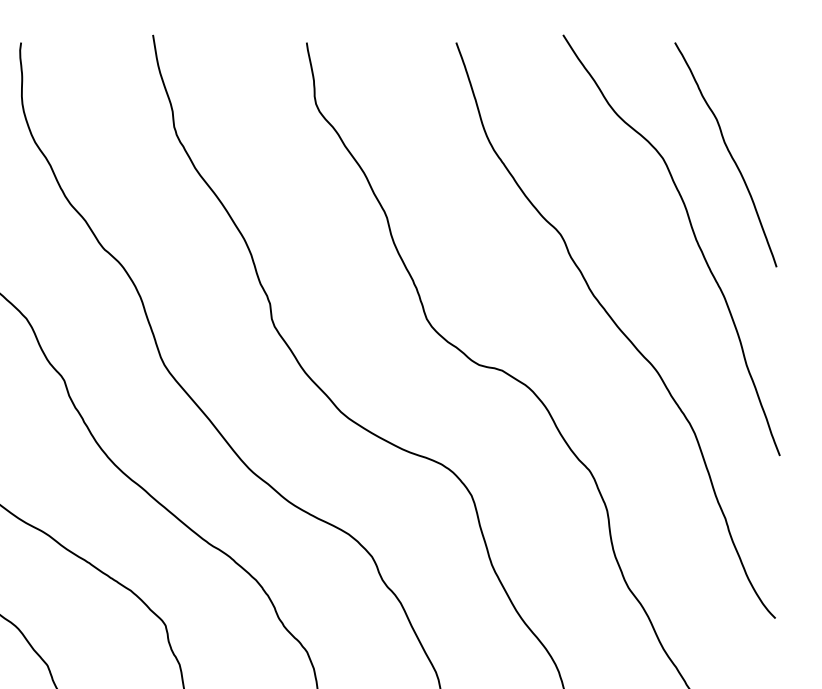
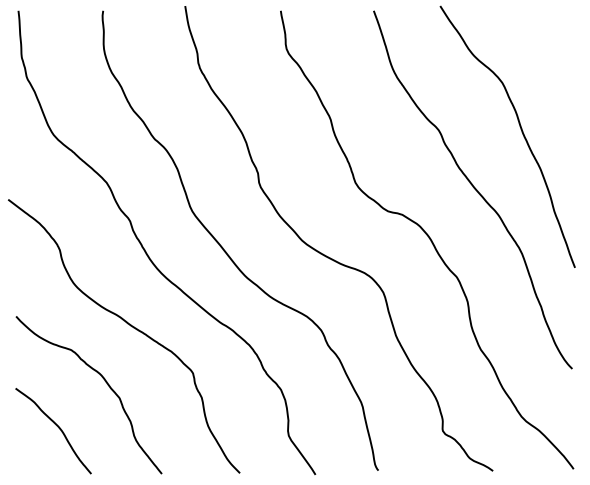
curve: (727, 153) -> (542, 79), removed

